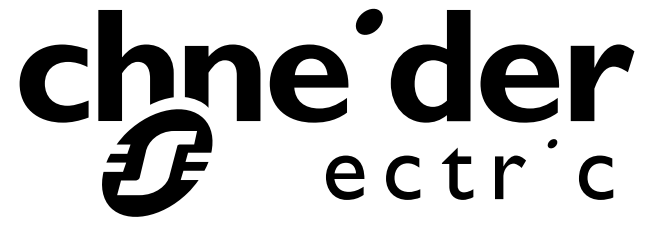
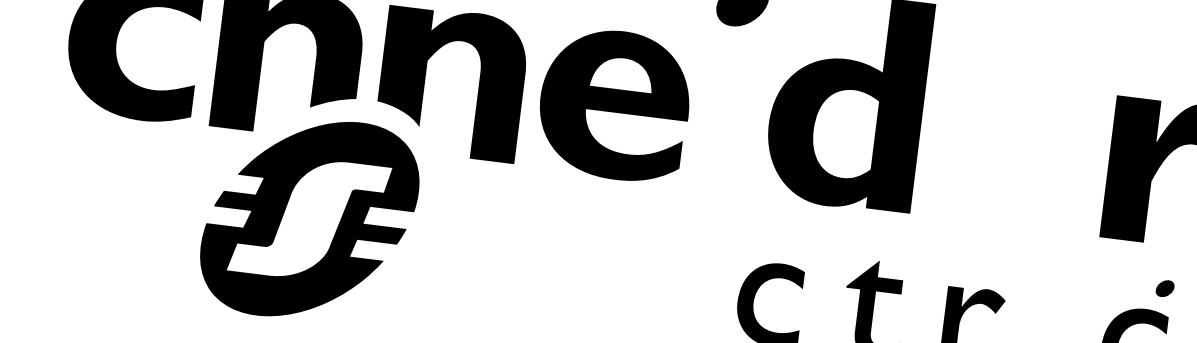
fill: (519, 83) -> (1011, 154), removed
part: (552, 143) -> (1165, 288), moved
fill: (344, 177) -> (659, 290), removed

